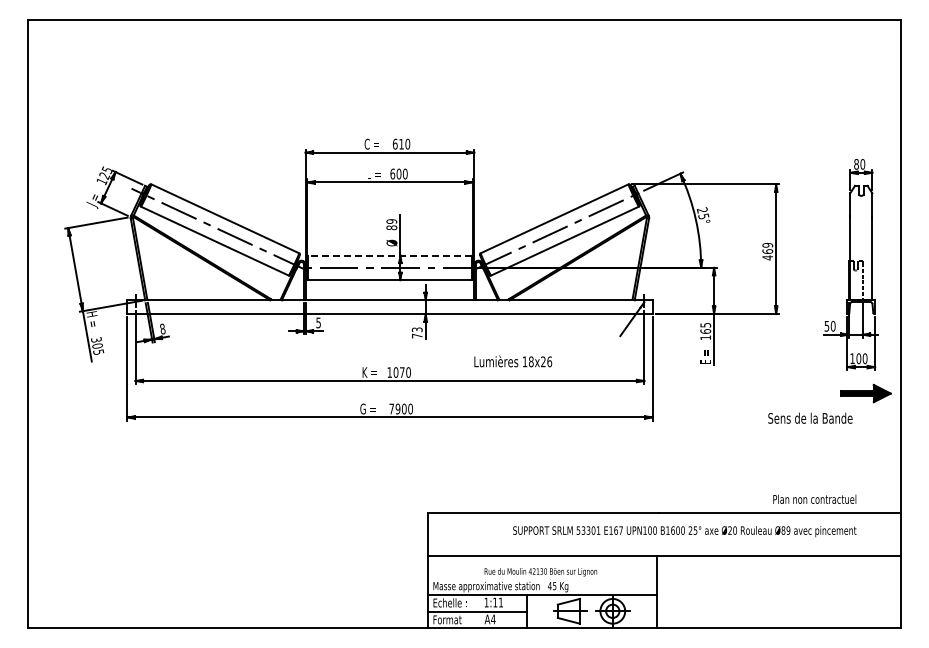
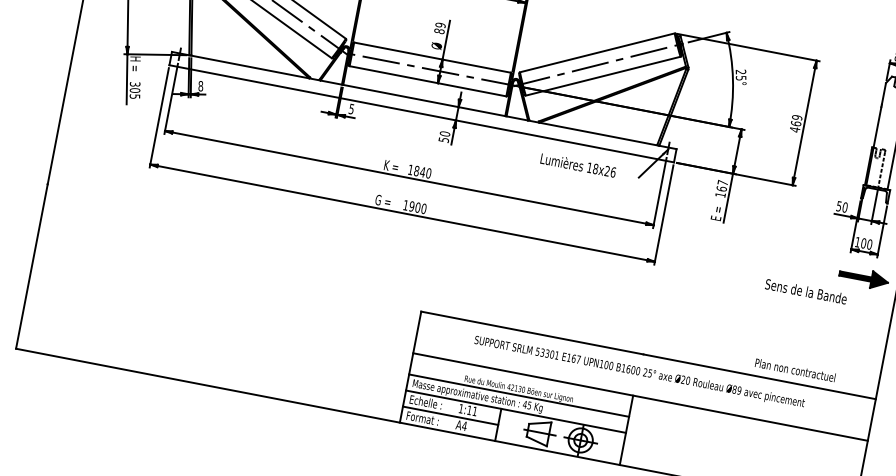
line: (389, 255) -> (432, 57), dashed -> solid
text: (705, 325) -> (722, 183), 165 -> 167
text: (416, 332) -> (443, 136), 73 -> 50
text: (513, 361) -> (578, 165), moved
text: (398, 372) -> (419, 171), 1070 -> 1840
text: (391, 408) -> (405, 204), 7900 -> 1900
text: (684, 531) -> (639, 372), moved
line: (541, 578) -> (518, 395), added

